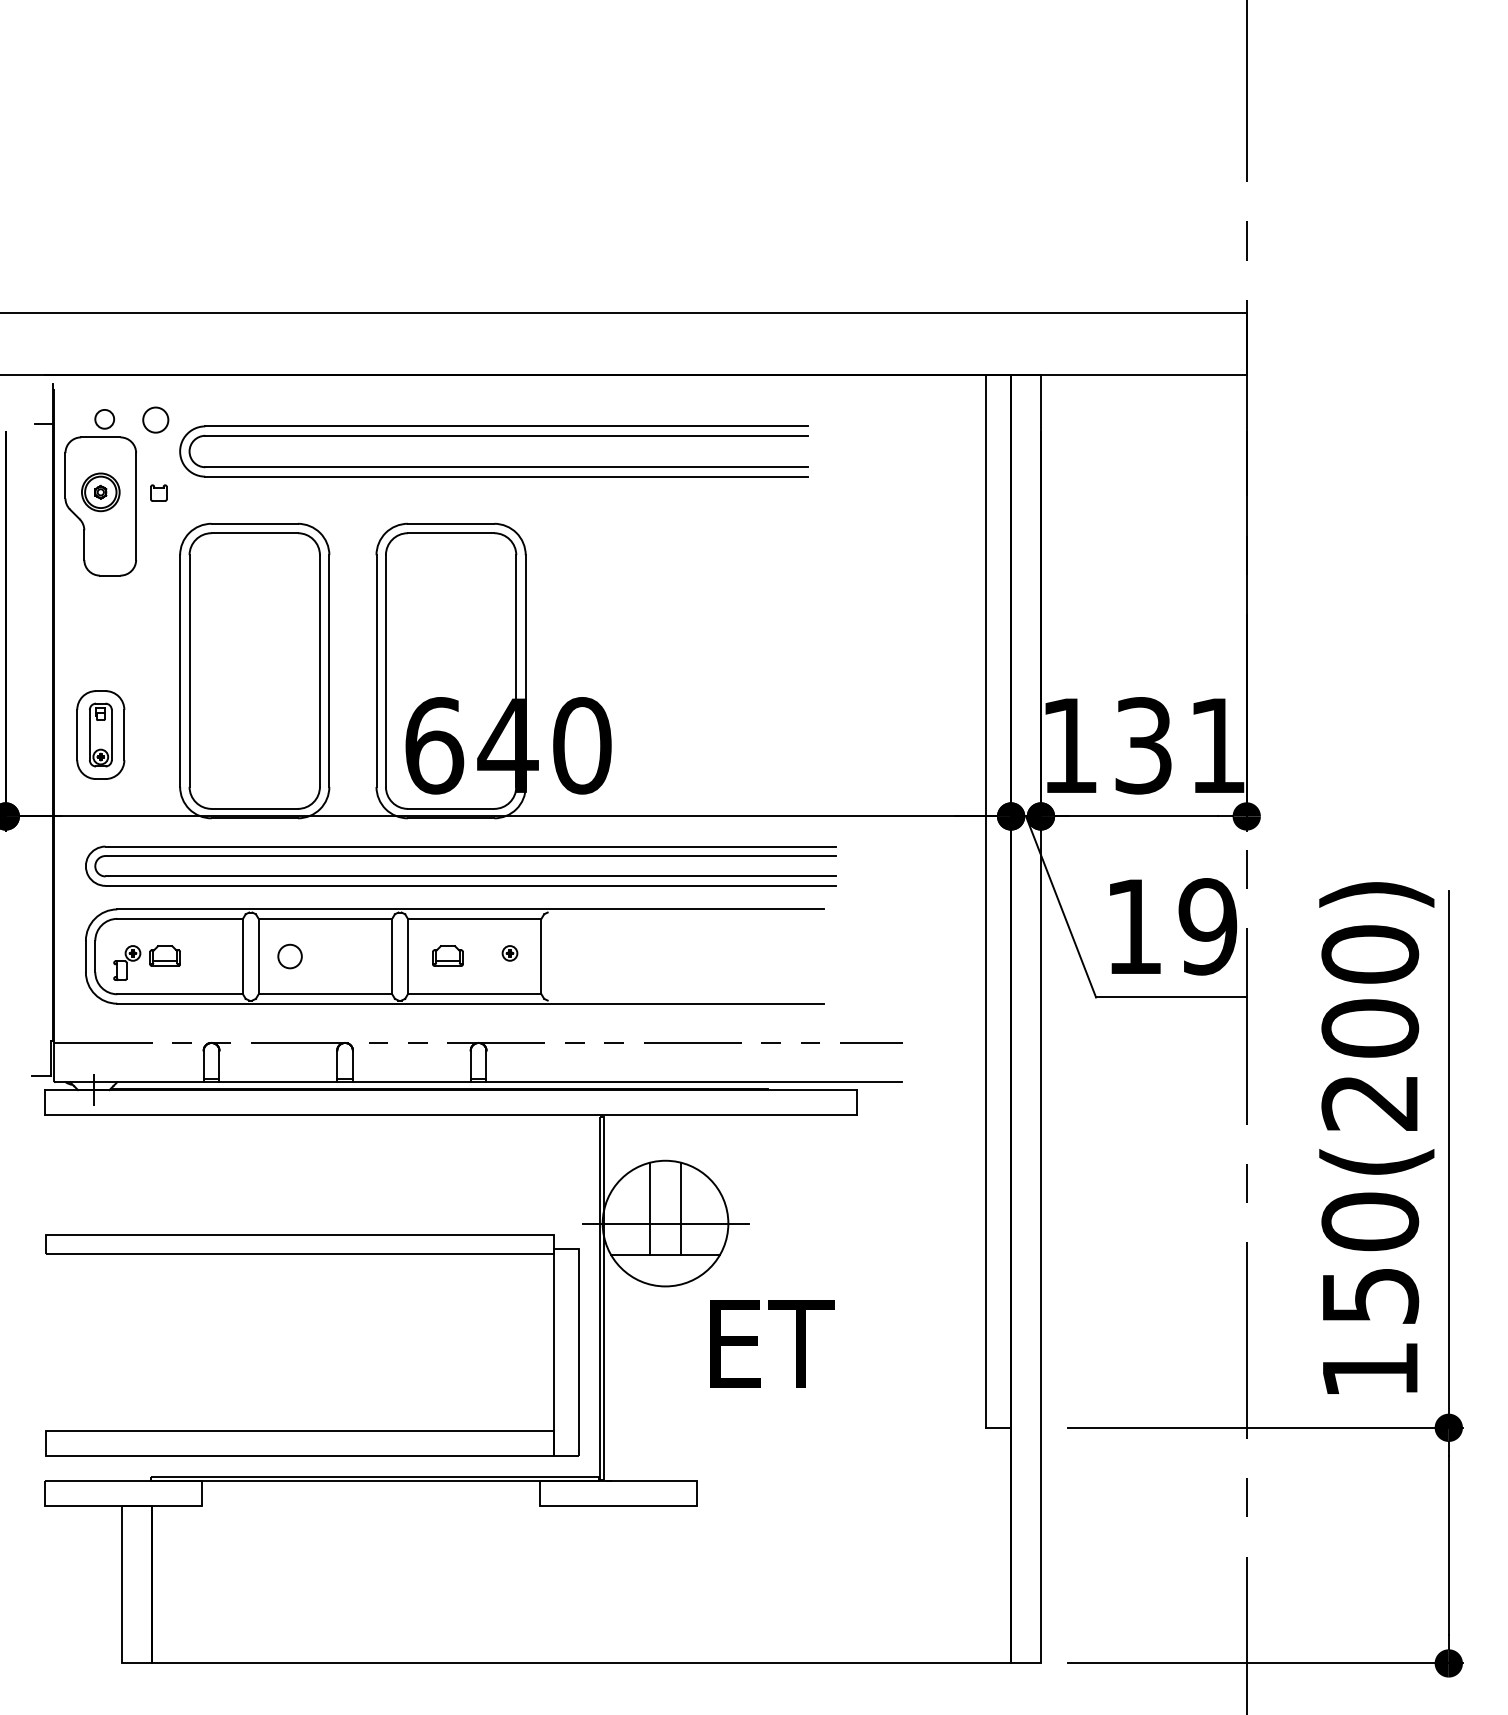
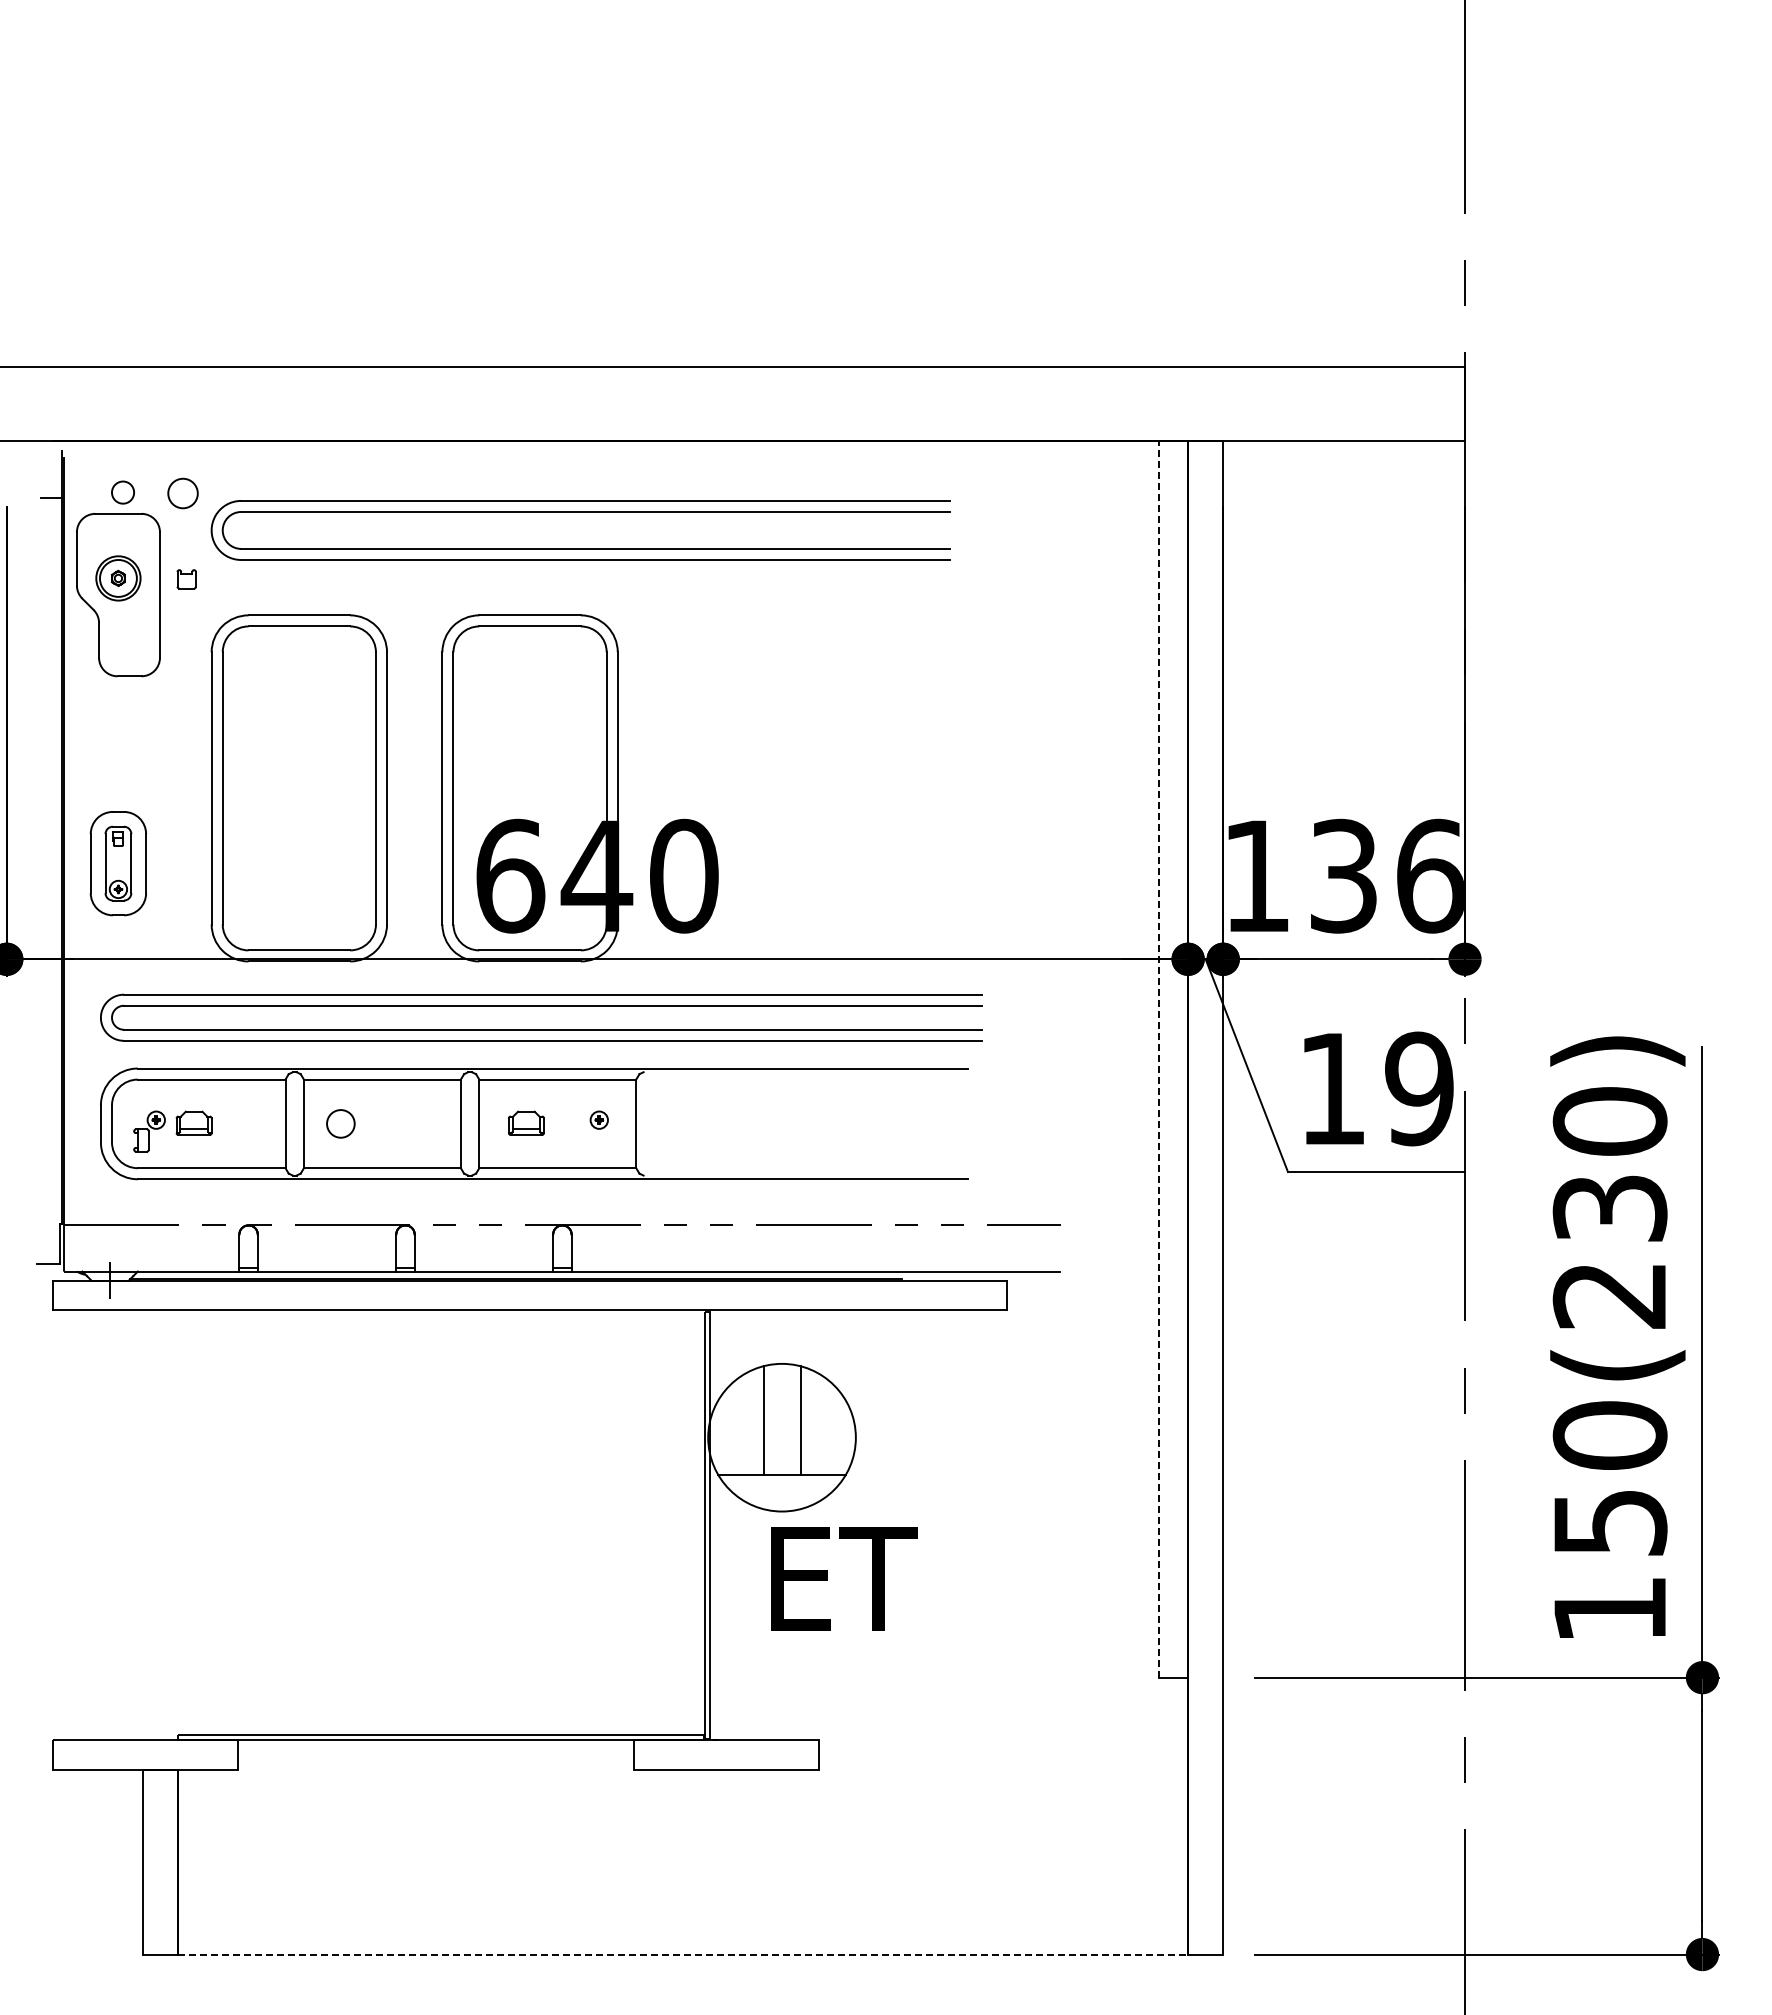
text: (1217, 745) -> (1430, 875), 131 -> 136
line: (985, 900) -> (1158, 1058), solid -> dashed
text: (1369, 1028) -> (1609, 1208), 150(200) -> 150(230)
line: (665, 1223) -> (781, 1437), removed
text: (772, 1343) -> (844, 1578), moved
part: (312, 1430) -> (367, 1680), removed
line: (581, 1663) -> (683, 1954), solid -> dashed

